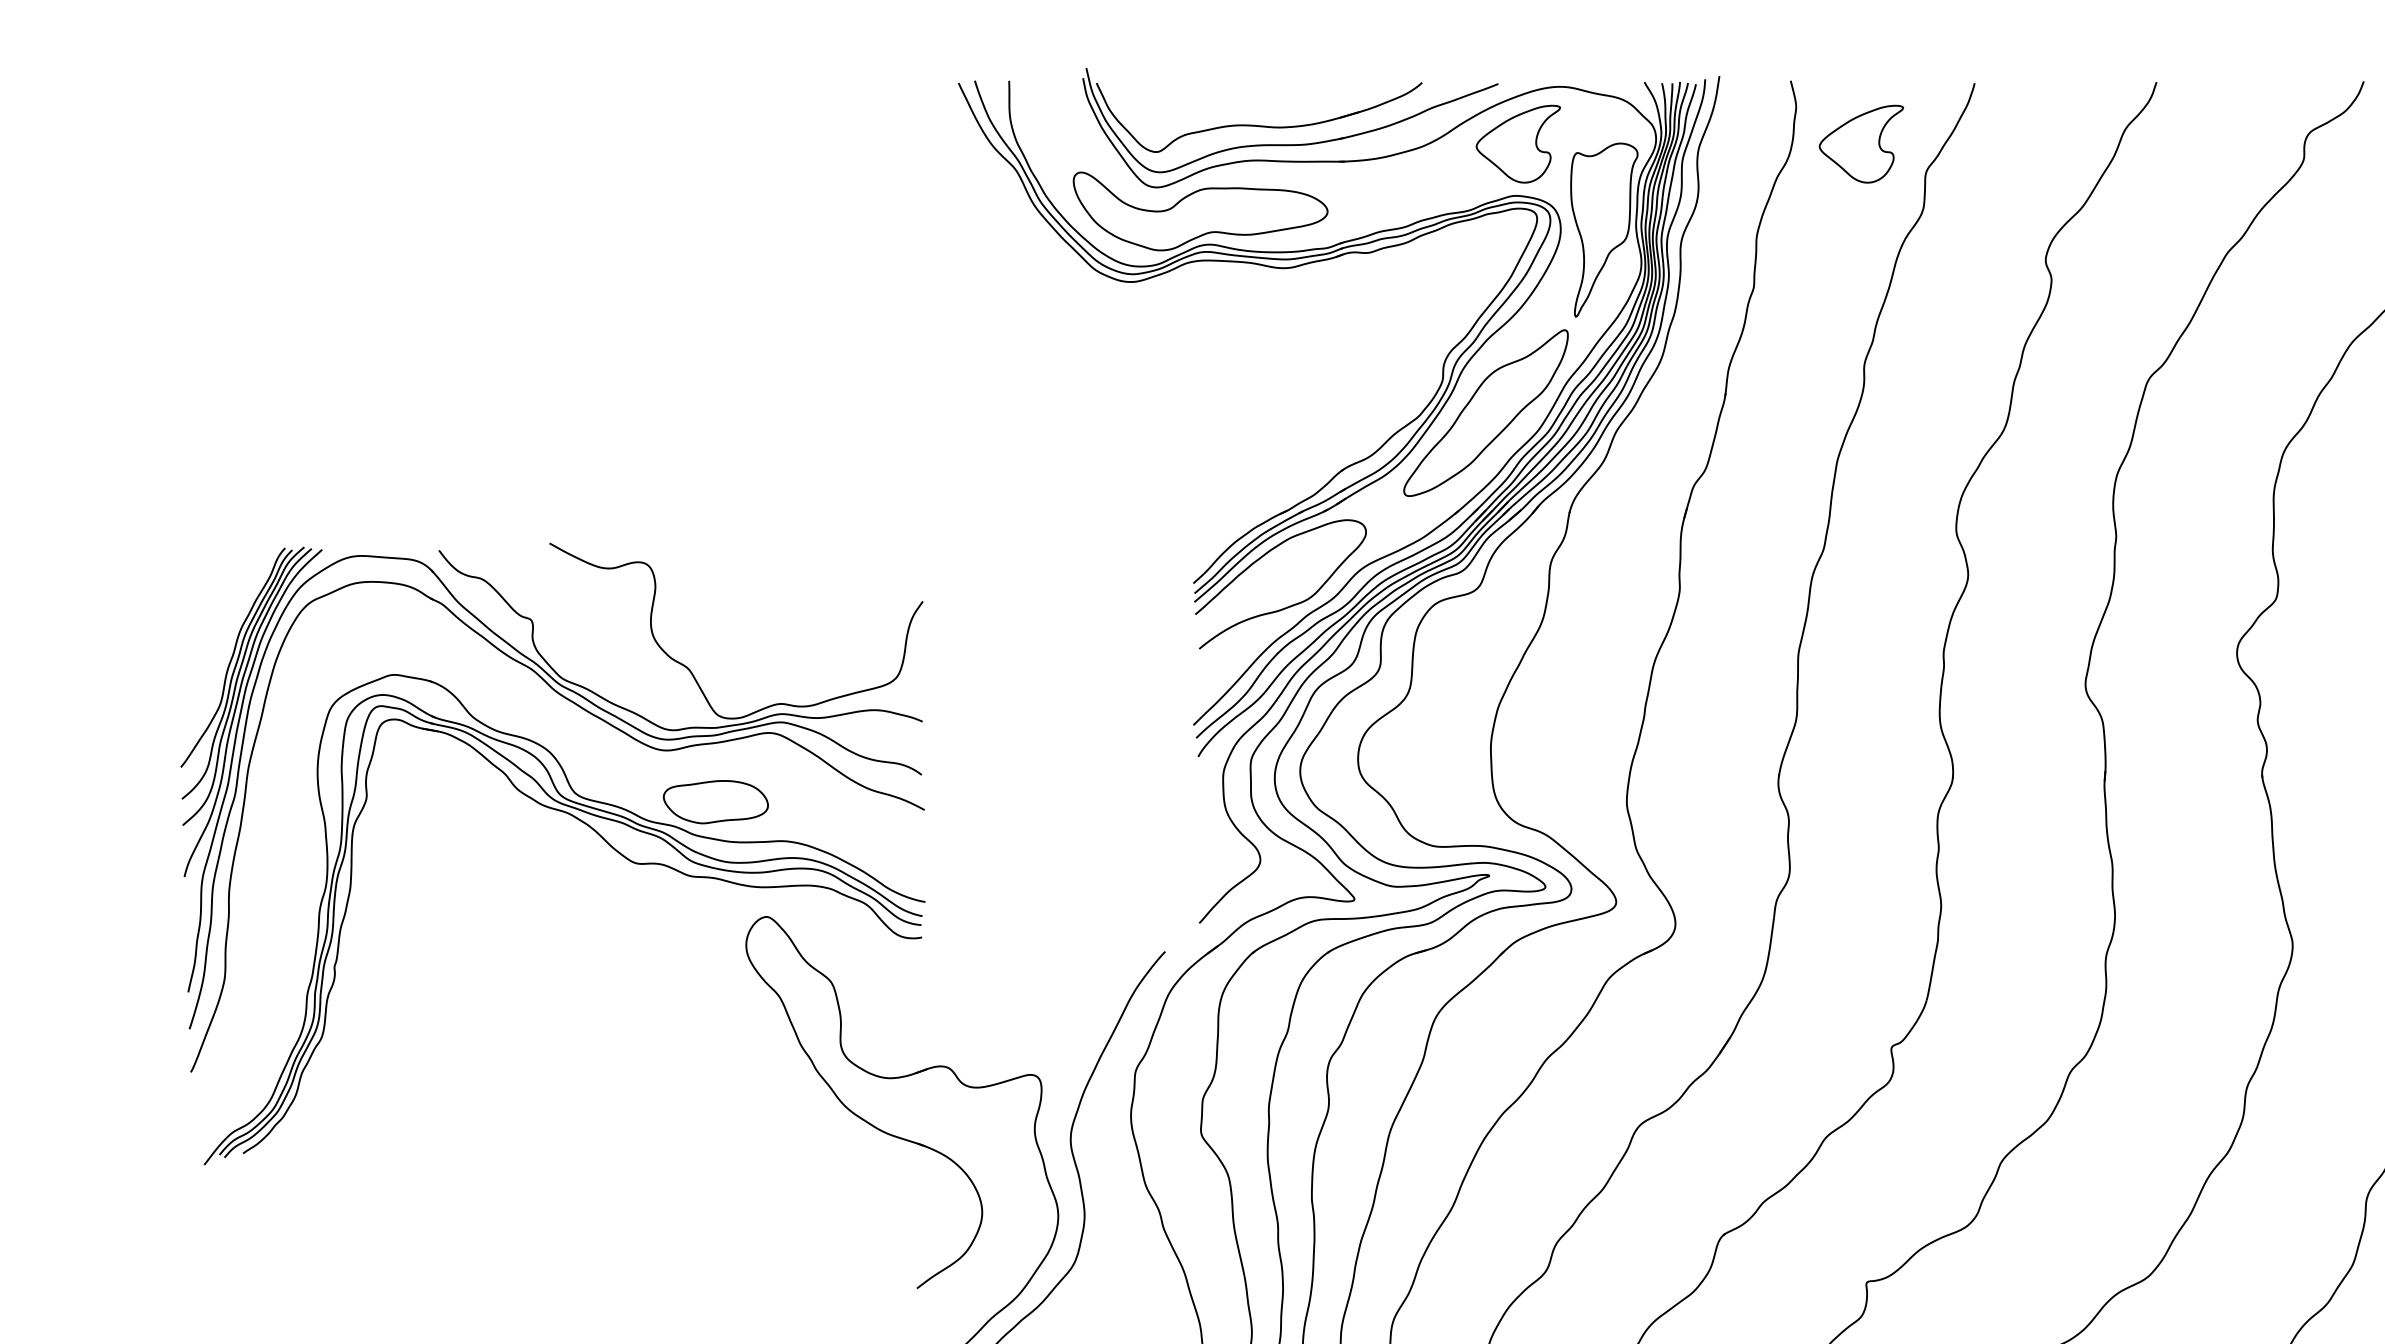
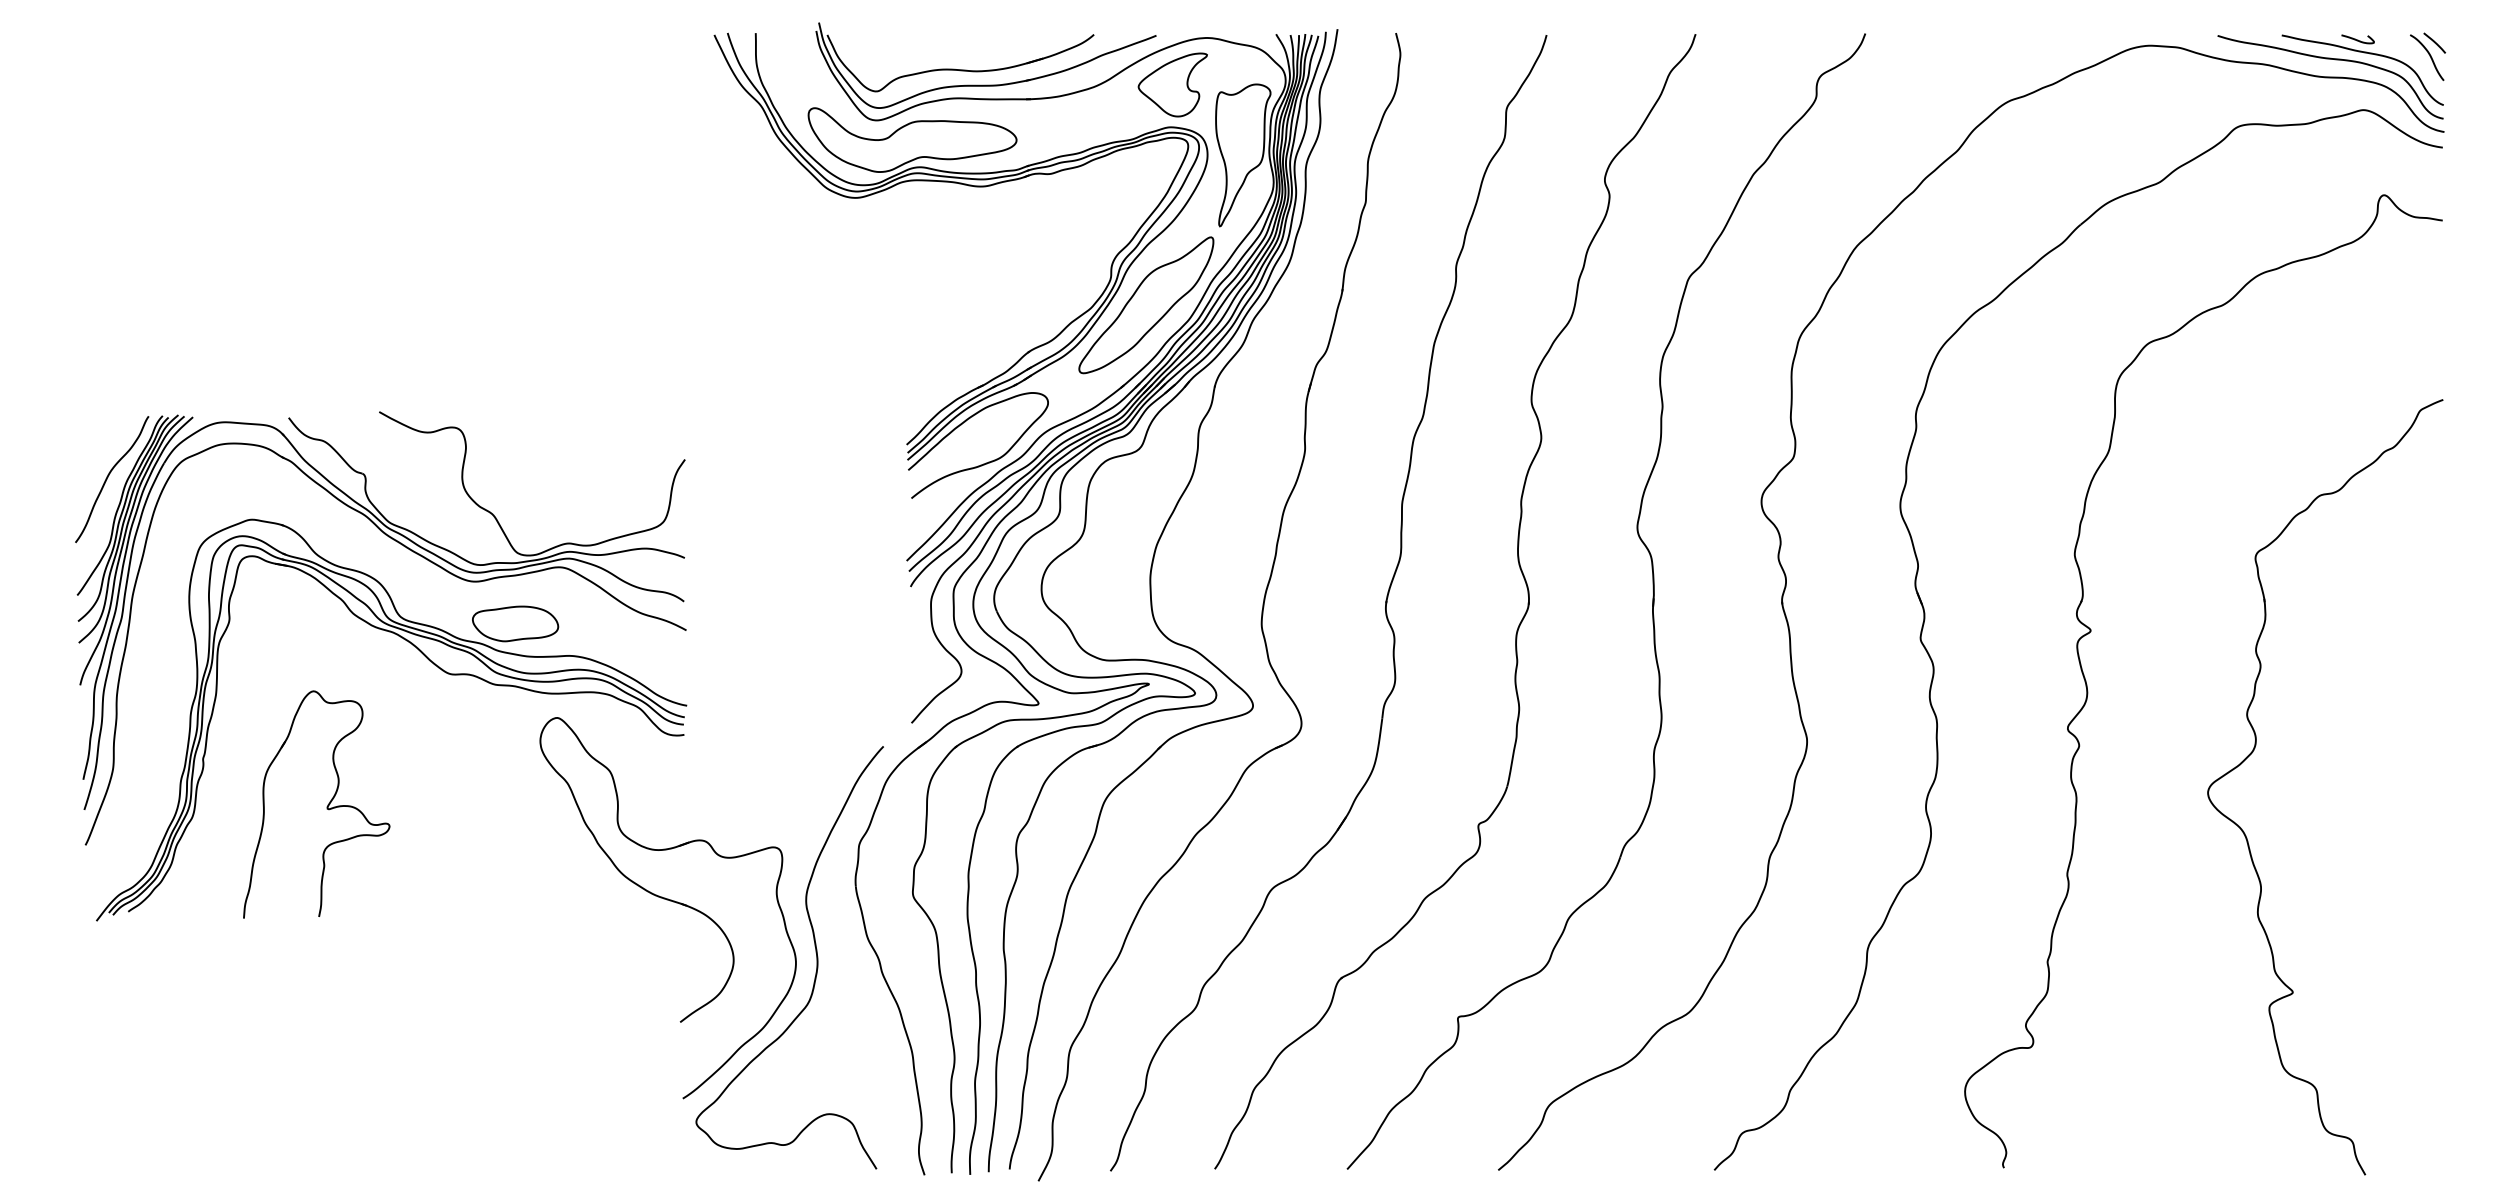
part: (1860, 143) -> (1453, 84), removed
curve: (219, 623) -> (108, 477), added
part: (485, 1025) -> (326, 806), added

